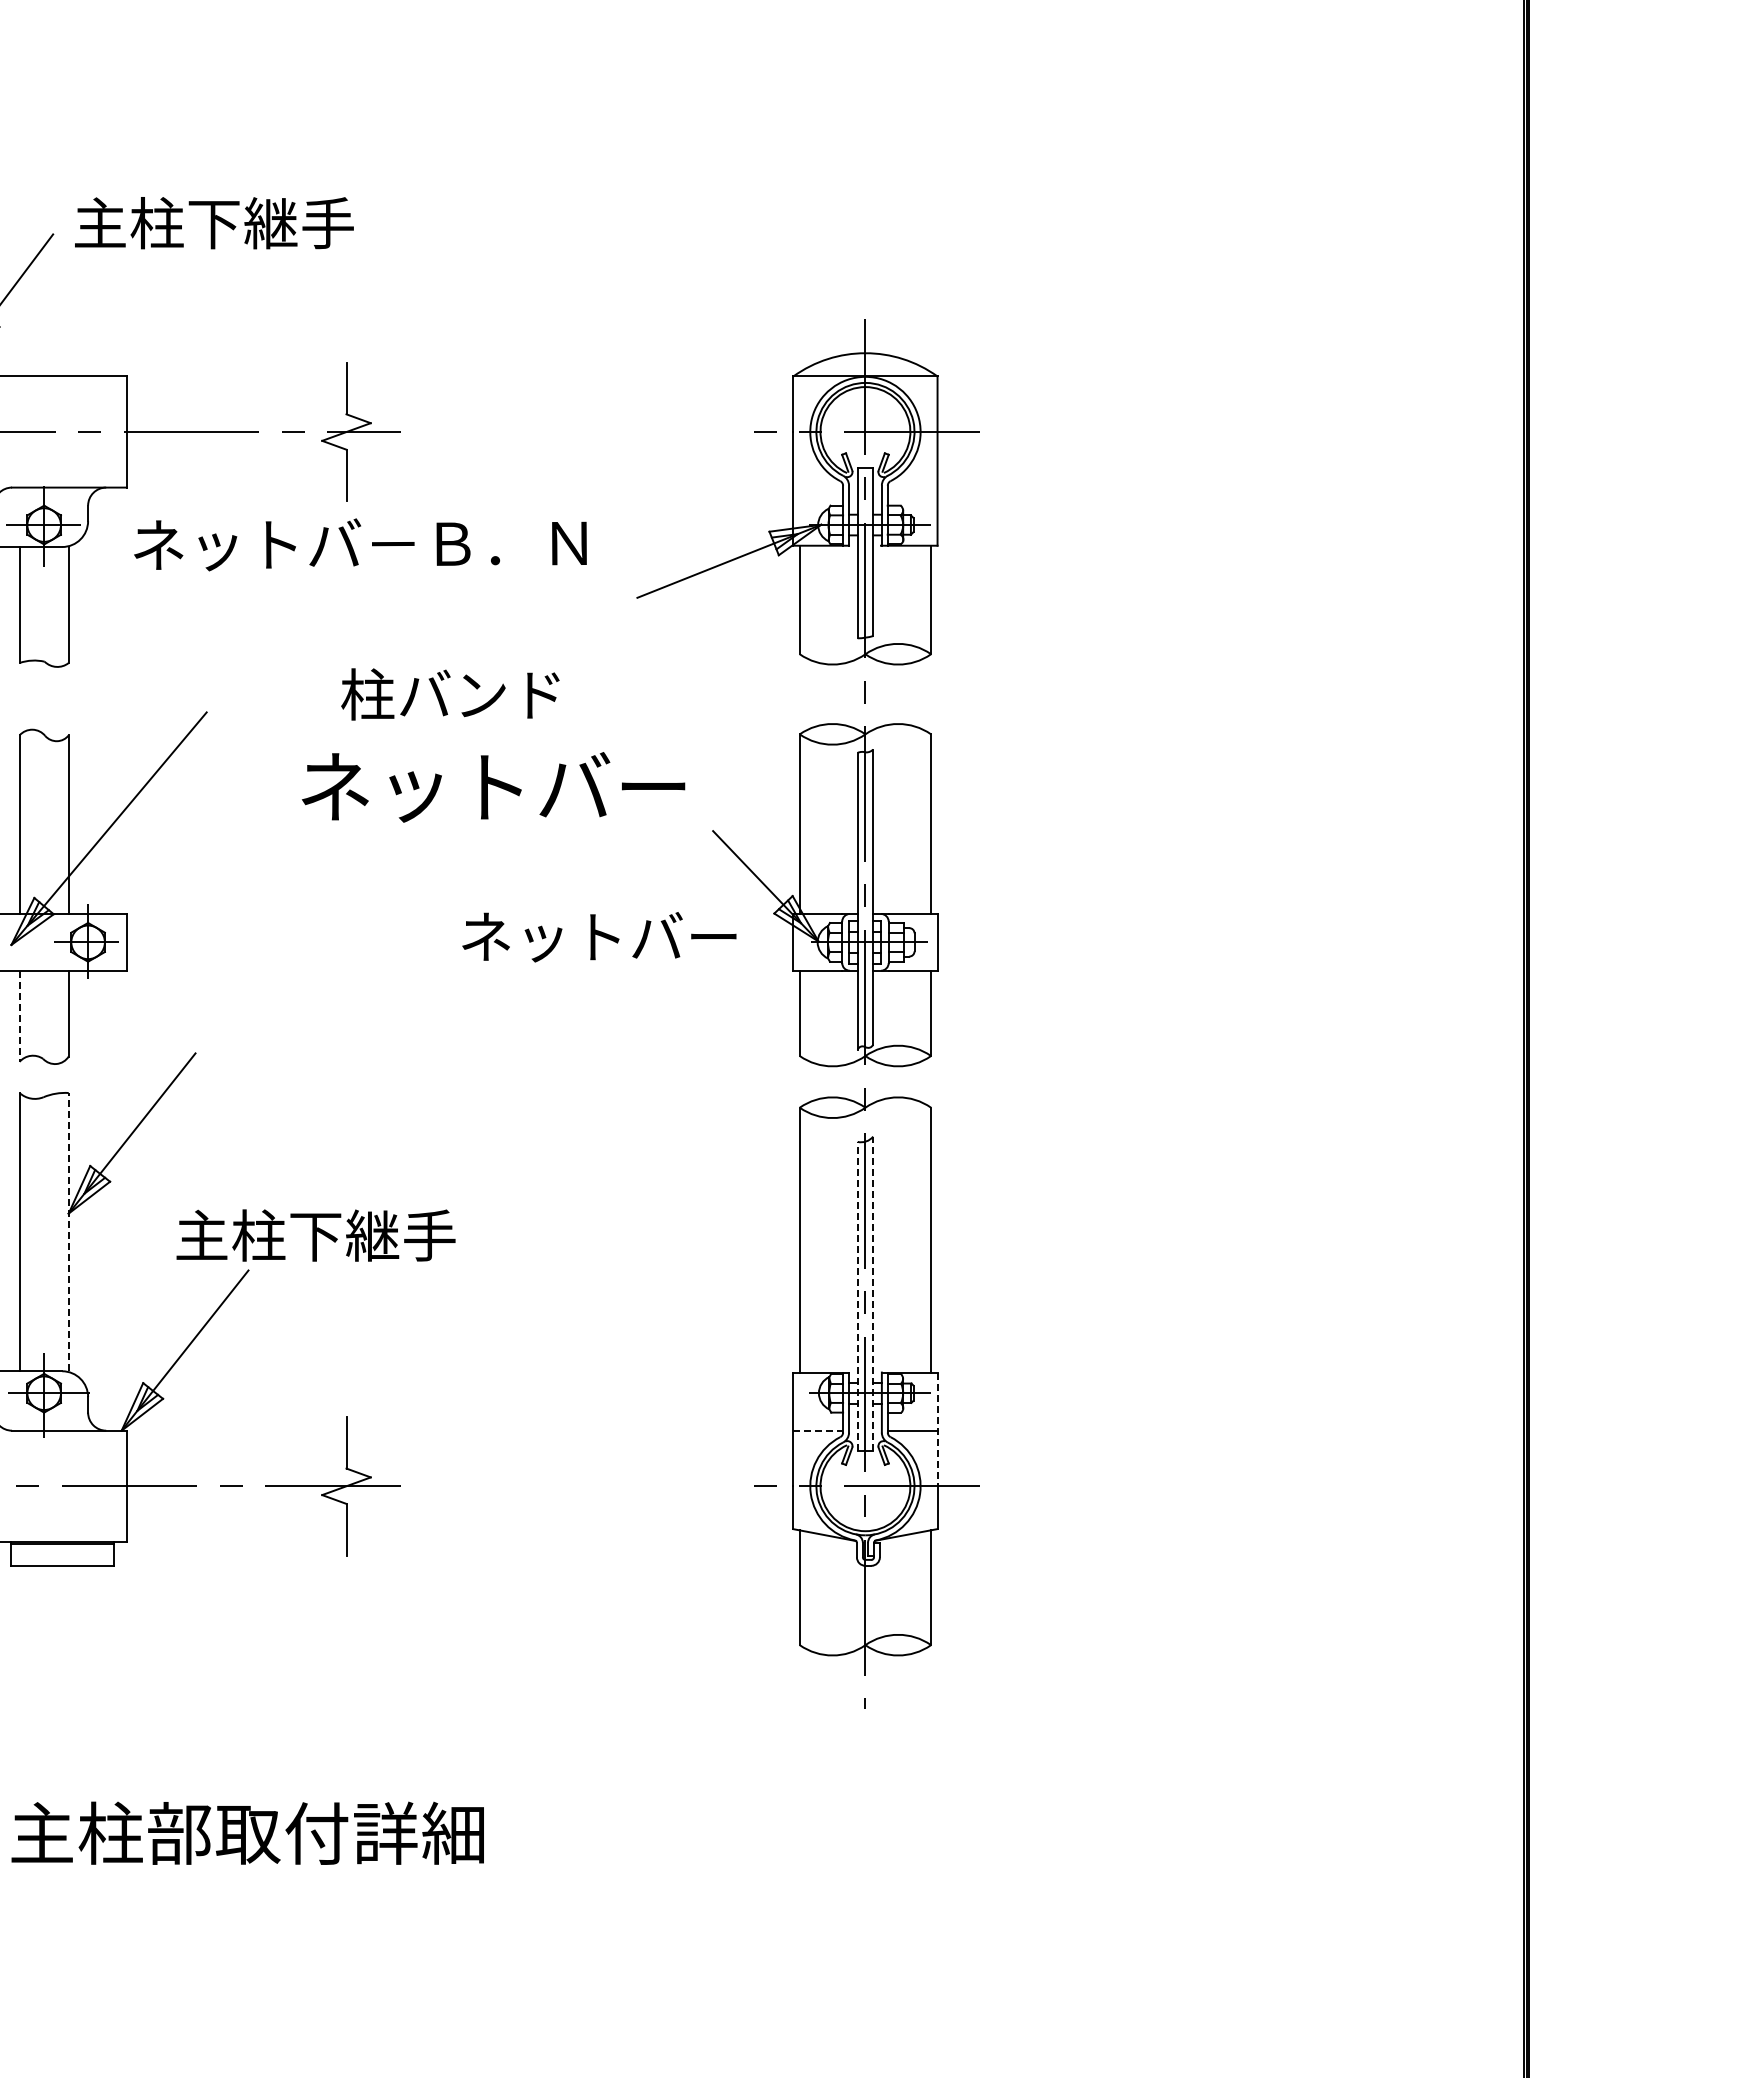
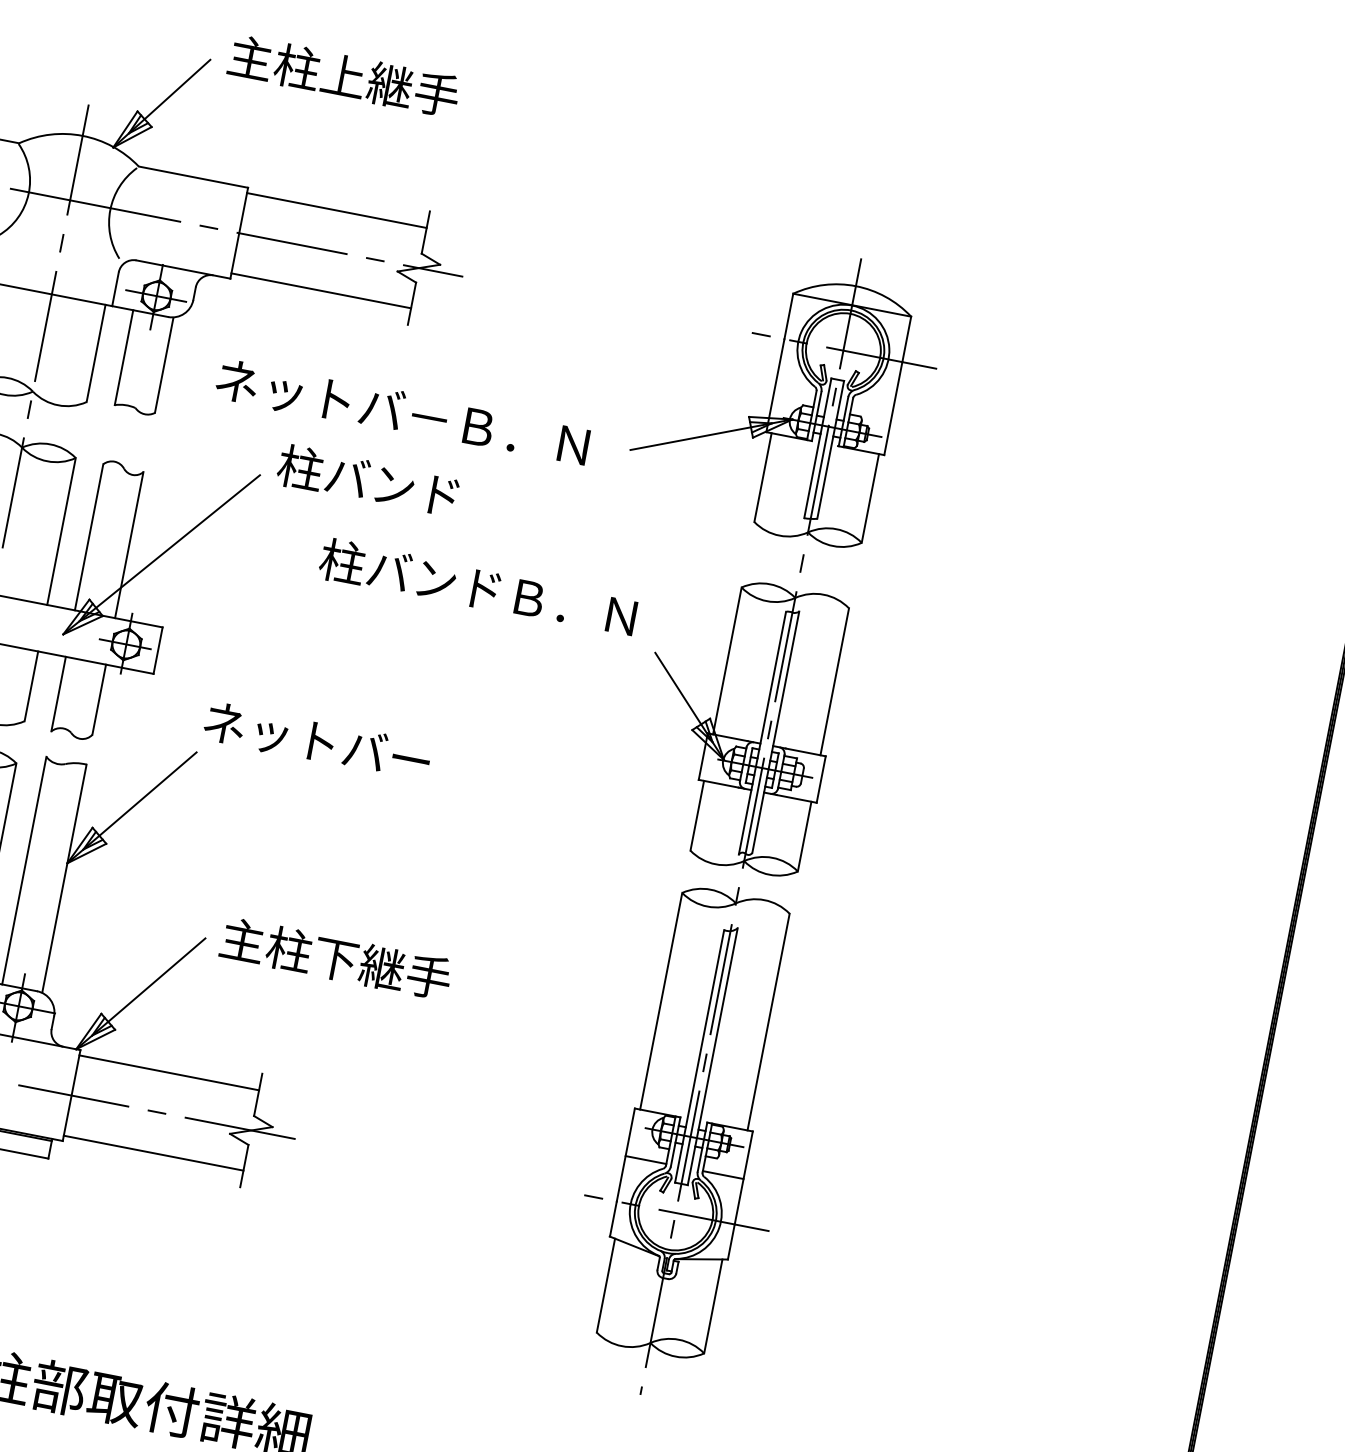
text: (213, 223) -> (343, 76), 主柱下継手 -> 主柱上継手
line: (236, 382) -> (336, 210), added
line: (236, 481) -> (321, 291), added
text: (360, 544) -> (402, 413), moved
text: (450, 694) -> (368, 481), moved
text: (491, 787) -> (480, 581), ネットバー -> 柱バンドＢ．Ｎ
text: (599, 937) -> (317, 742), moved
line: (19, 1016) -> (58, 694), dashed -> solid
line: (68, 1231) -> (64, 877), dashed -> solid
text: (315, 1235) -> (335, 958), moved
line: (873, 1293) -> (713, 1056), dashed -> solid
line: (857, 1295) -> (699, 1055), dashed -> solid
line: (937, 1429) -> (743, 1178), dashed -> solid
line: (818, 1430) -> (646, 1159), dashed -> solid
line: (236, 1437) -> (169, 1073), added
line: (236, 1535) -> (153, 1153), added

